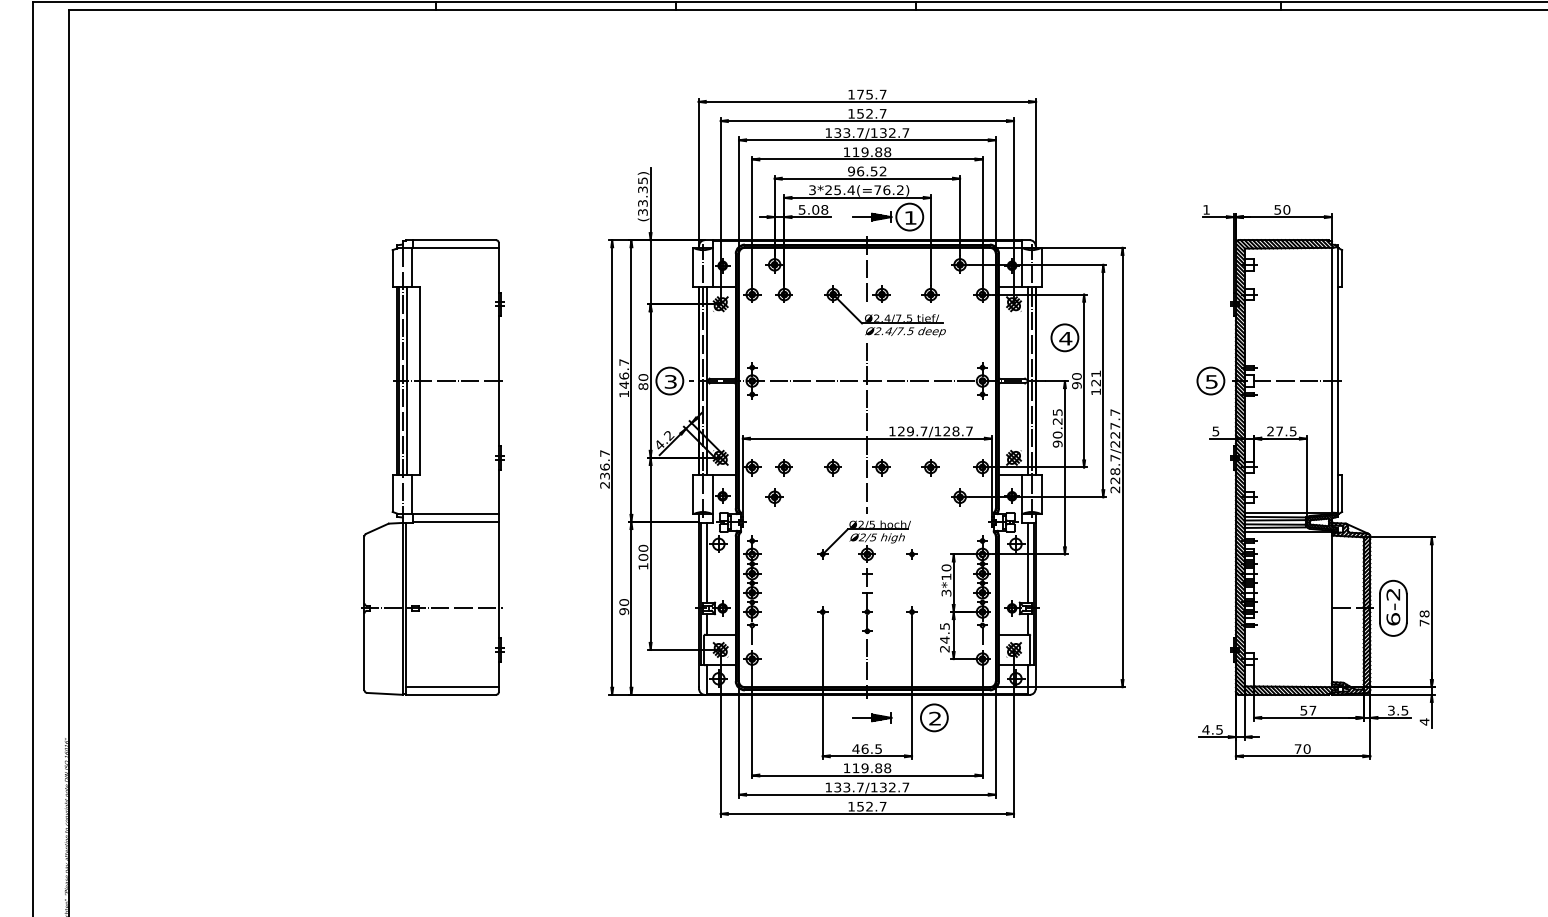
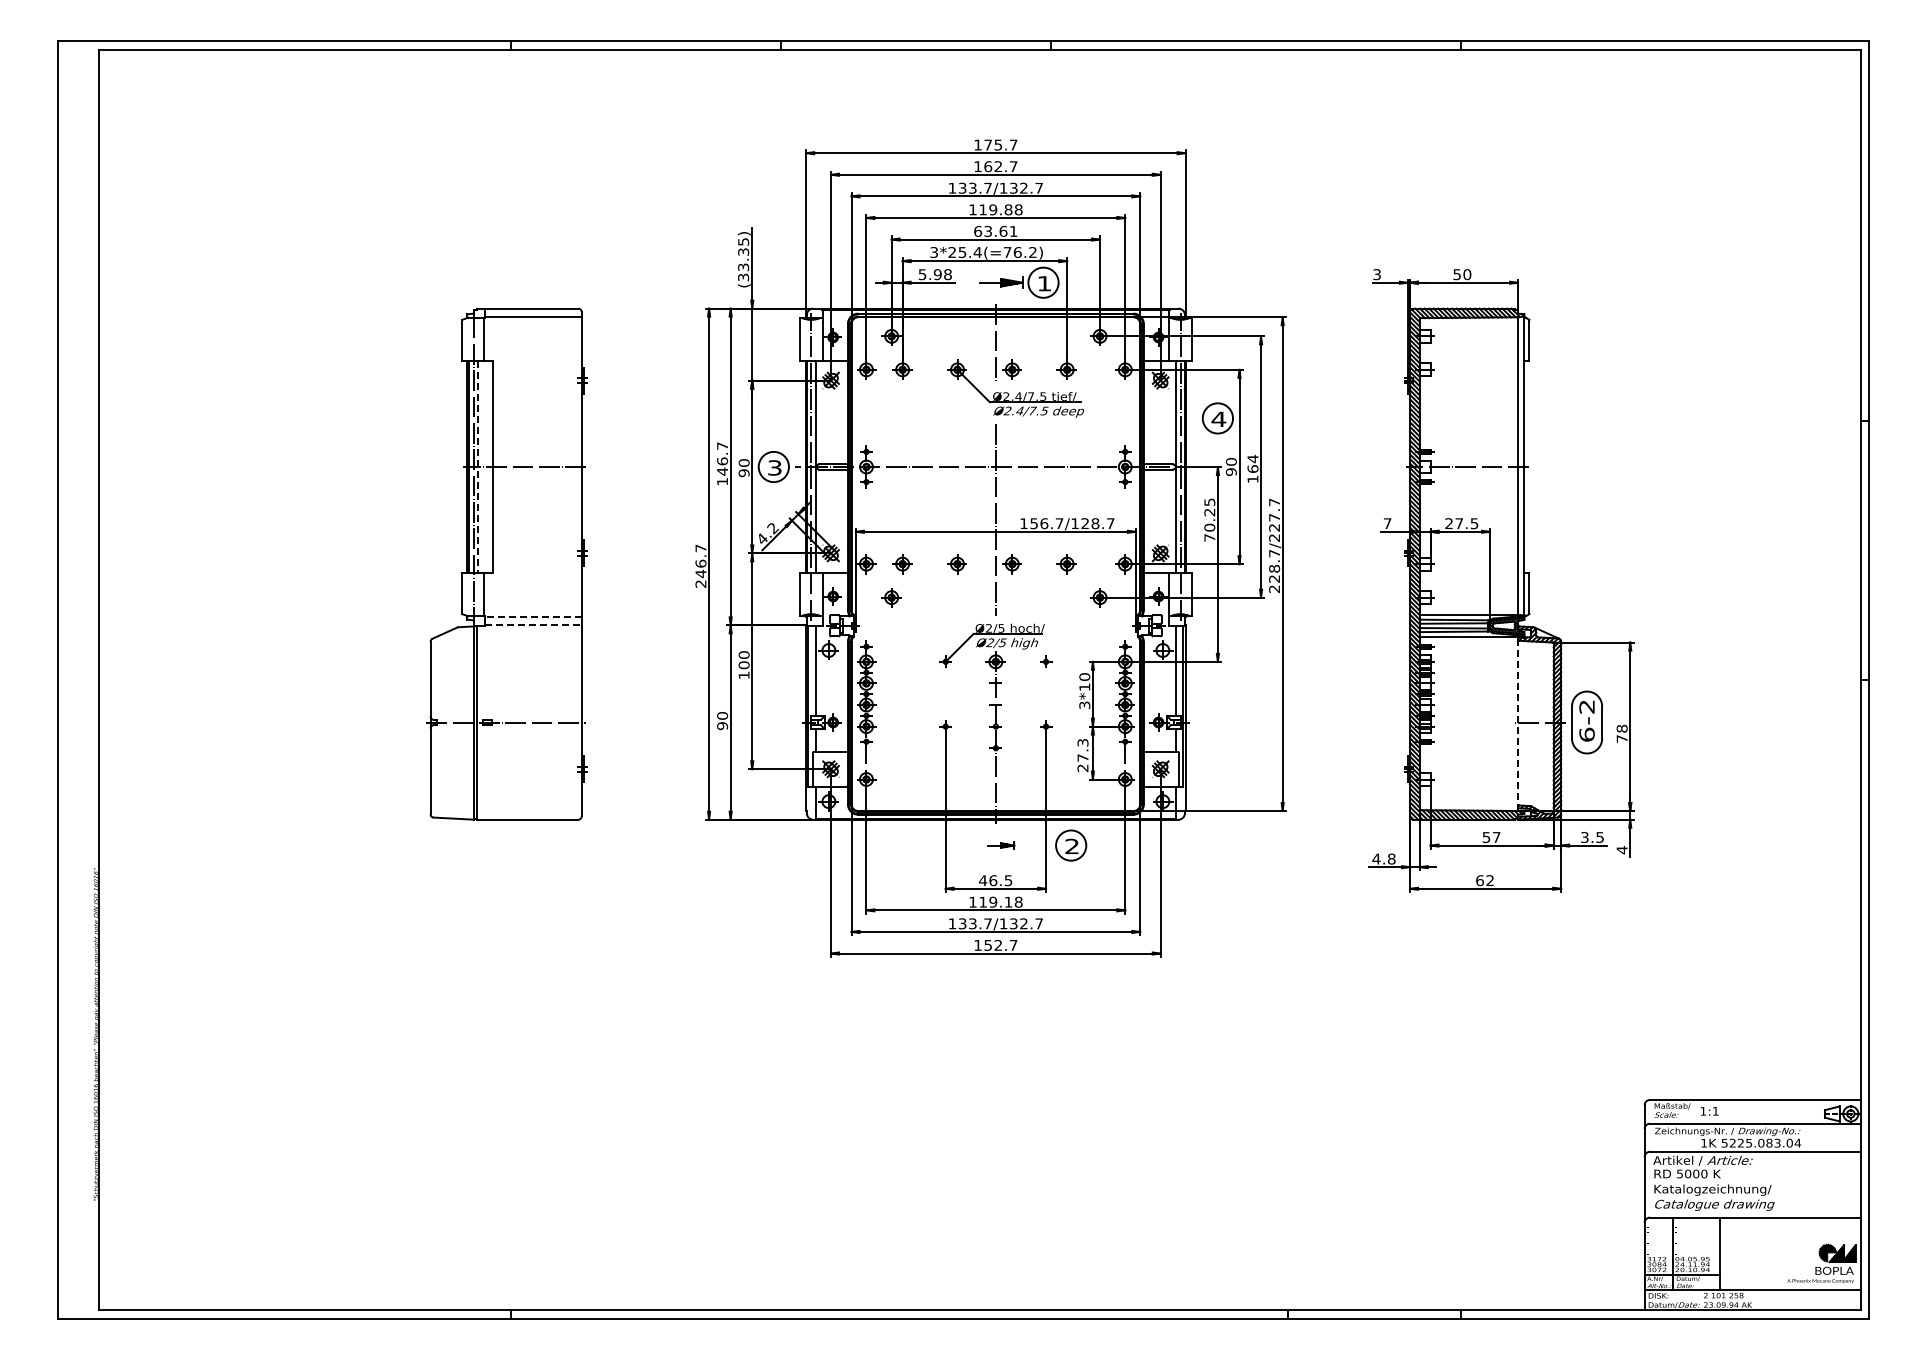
text: (860, 113) -> (988, 166), 152.7 -> 162.7
text: (867, 170) -> (995, 230), 96.52 -> 63.61
text: (815, 209) -> (937, 274), 5.08 -> 5.98
text: (1206, 209) -> (1376, 274), 1 -> 3
text: (1095, 377) -> (1252, 463), 121 -> 164
part: (1210, 380) -> (1381, 466), removed
line: (407, 381) -> (478, 467), solid -> dashed
text: (642, 386) -> (743, 473), 80 -> 90
text: (906, 431) -> (1039, 523), 129.7/128.7 -> 156.7/128.7
text: (1215, 431) -> (1387, 523), 5 -> 7
text: (1057, 443) -> (1209, 537), 90.25 -> 70.25
text: (604, 475) -> (700, 573), 236.7 -> 246.7
line: (455, 514) -> (532, 616), solid -> dashed
line: (456, 522) -> (533, 625), solid -> dashed
line: (1332, 610) -> (1518, 724), solid -> dashed
text: (944, 633) -> (1082, 750), 24.5 -> 27.3
line: (451, 687) -> (528, 811), removed
part: (872, 717) -> (1001, 845), size x0.6
text: (1219, 729) -> (1391, 858), 4.5 -> 4.8
text: (1303, 748) -> (1485, 880), 70 -> 62
text: (878, 767) -> (1008, 901), 119.88 -> 119.18

